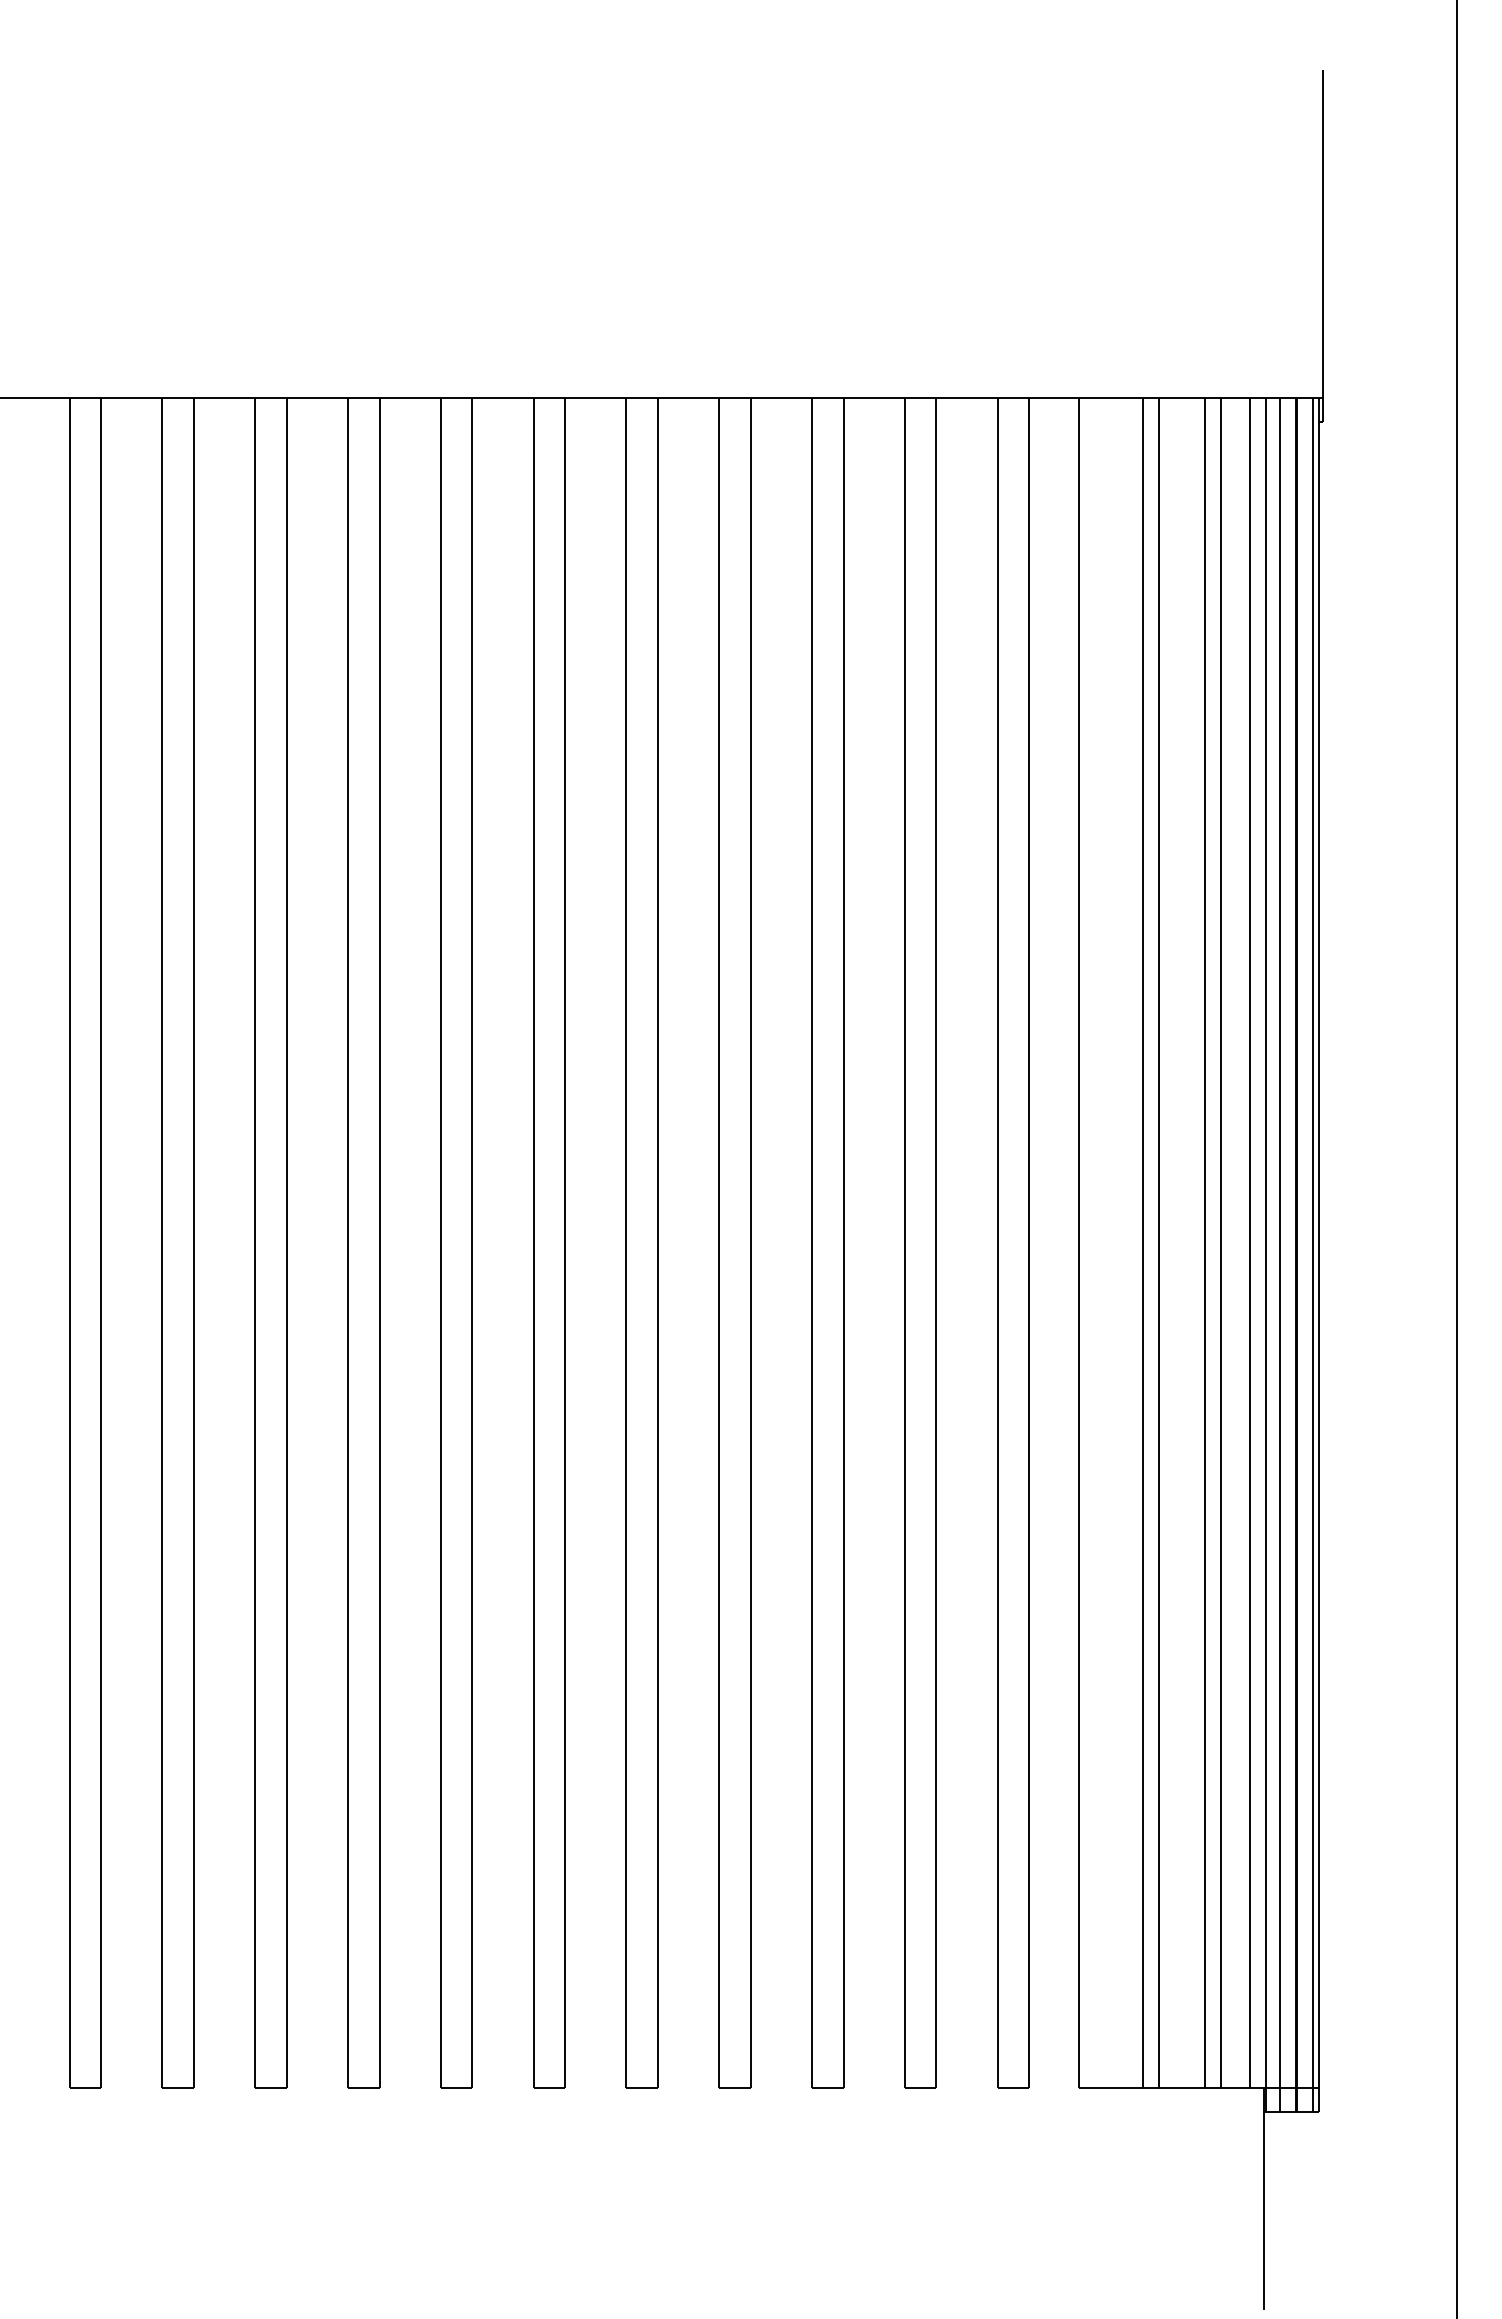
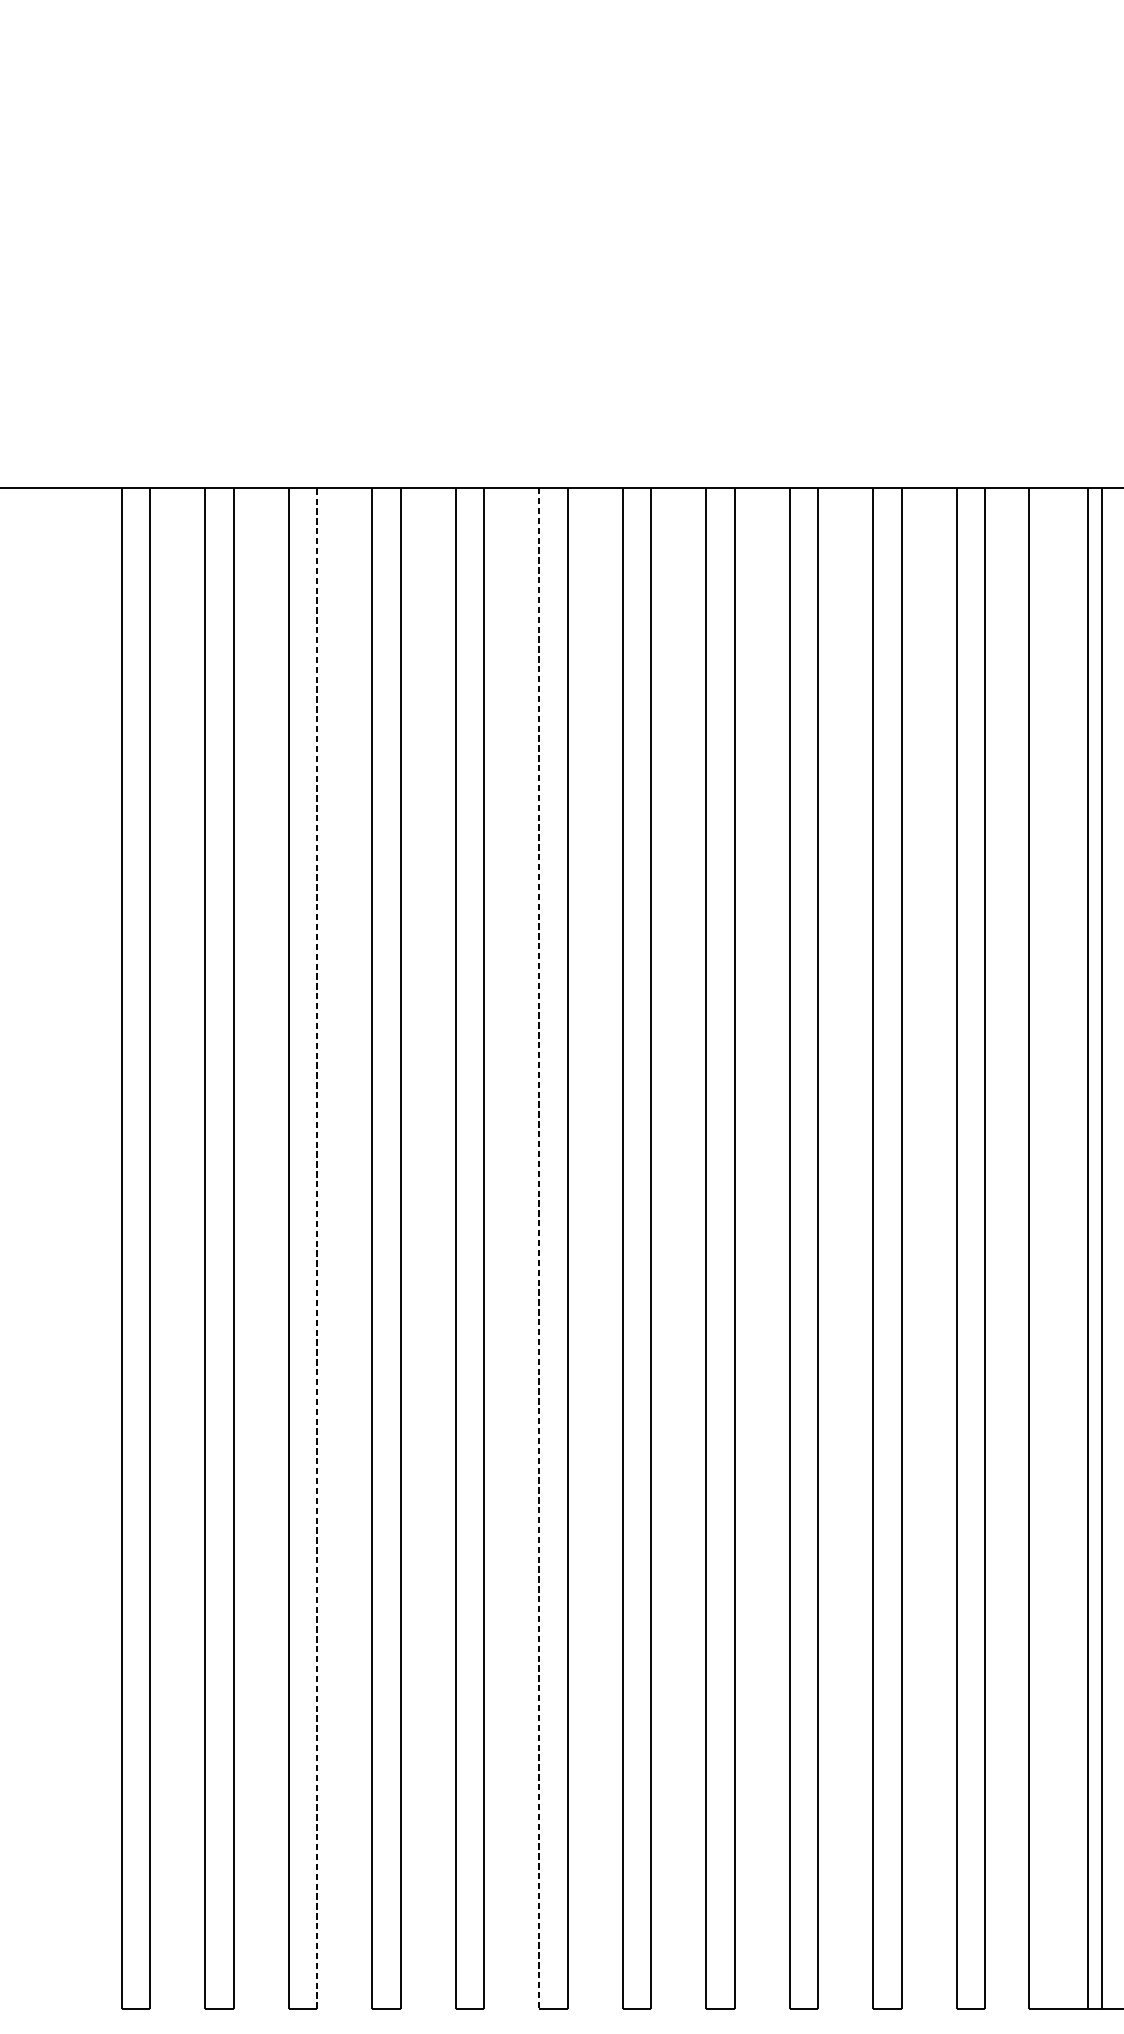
line: (286, 1242) -> (317, 1247), solid -> dashed
line: (533, 1243) -> (539, 1248), solid -> dashed

